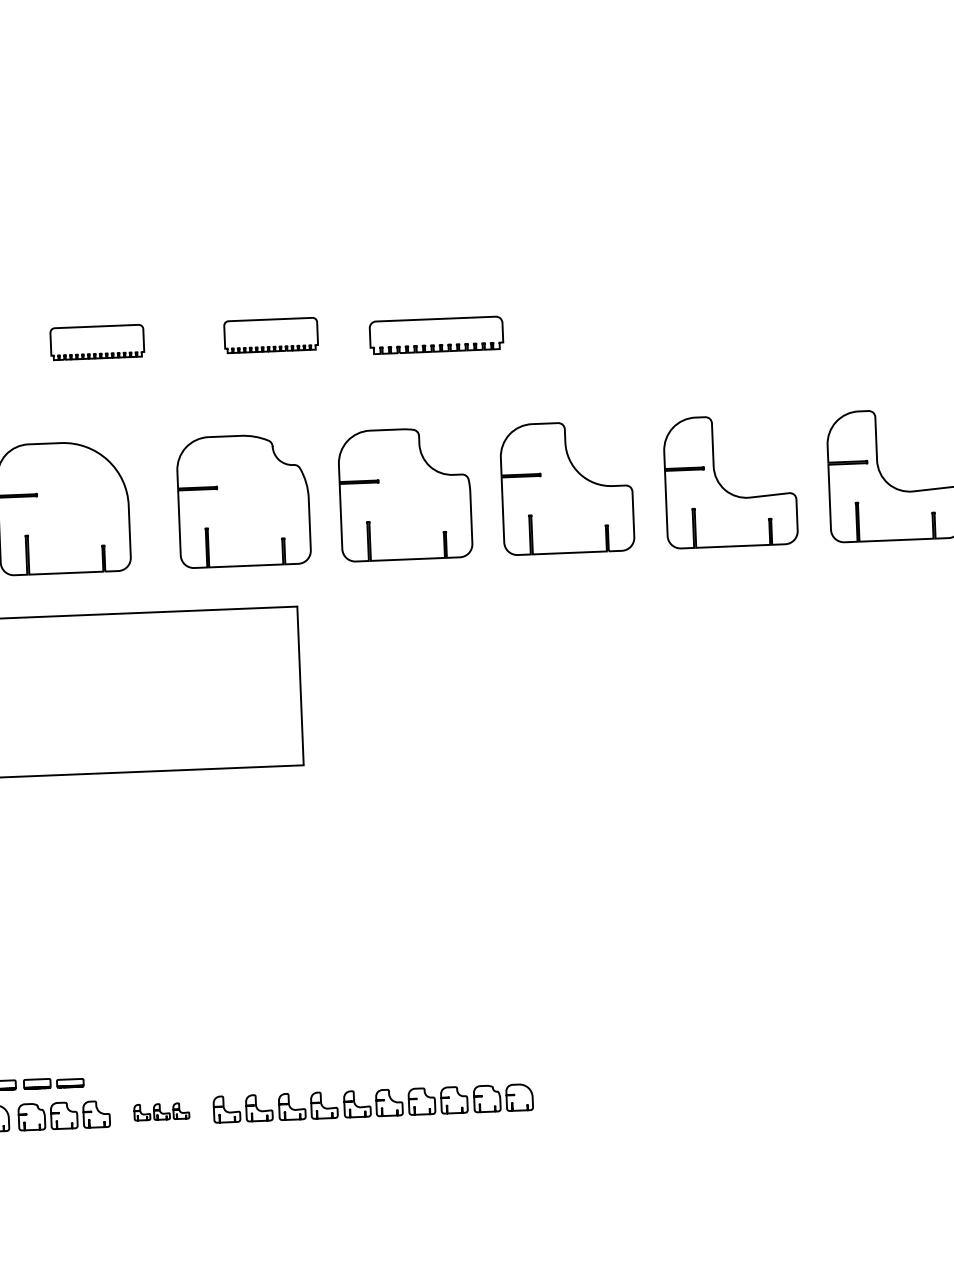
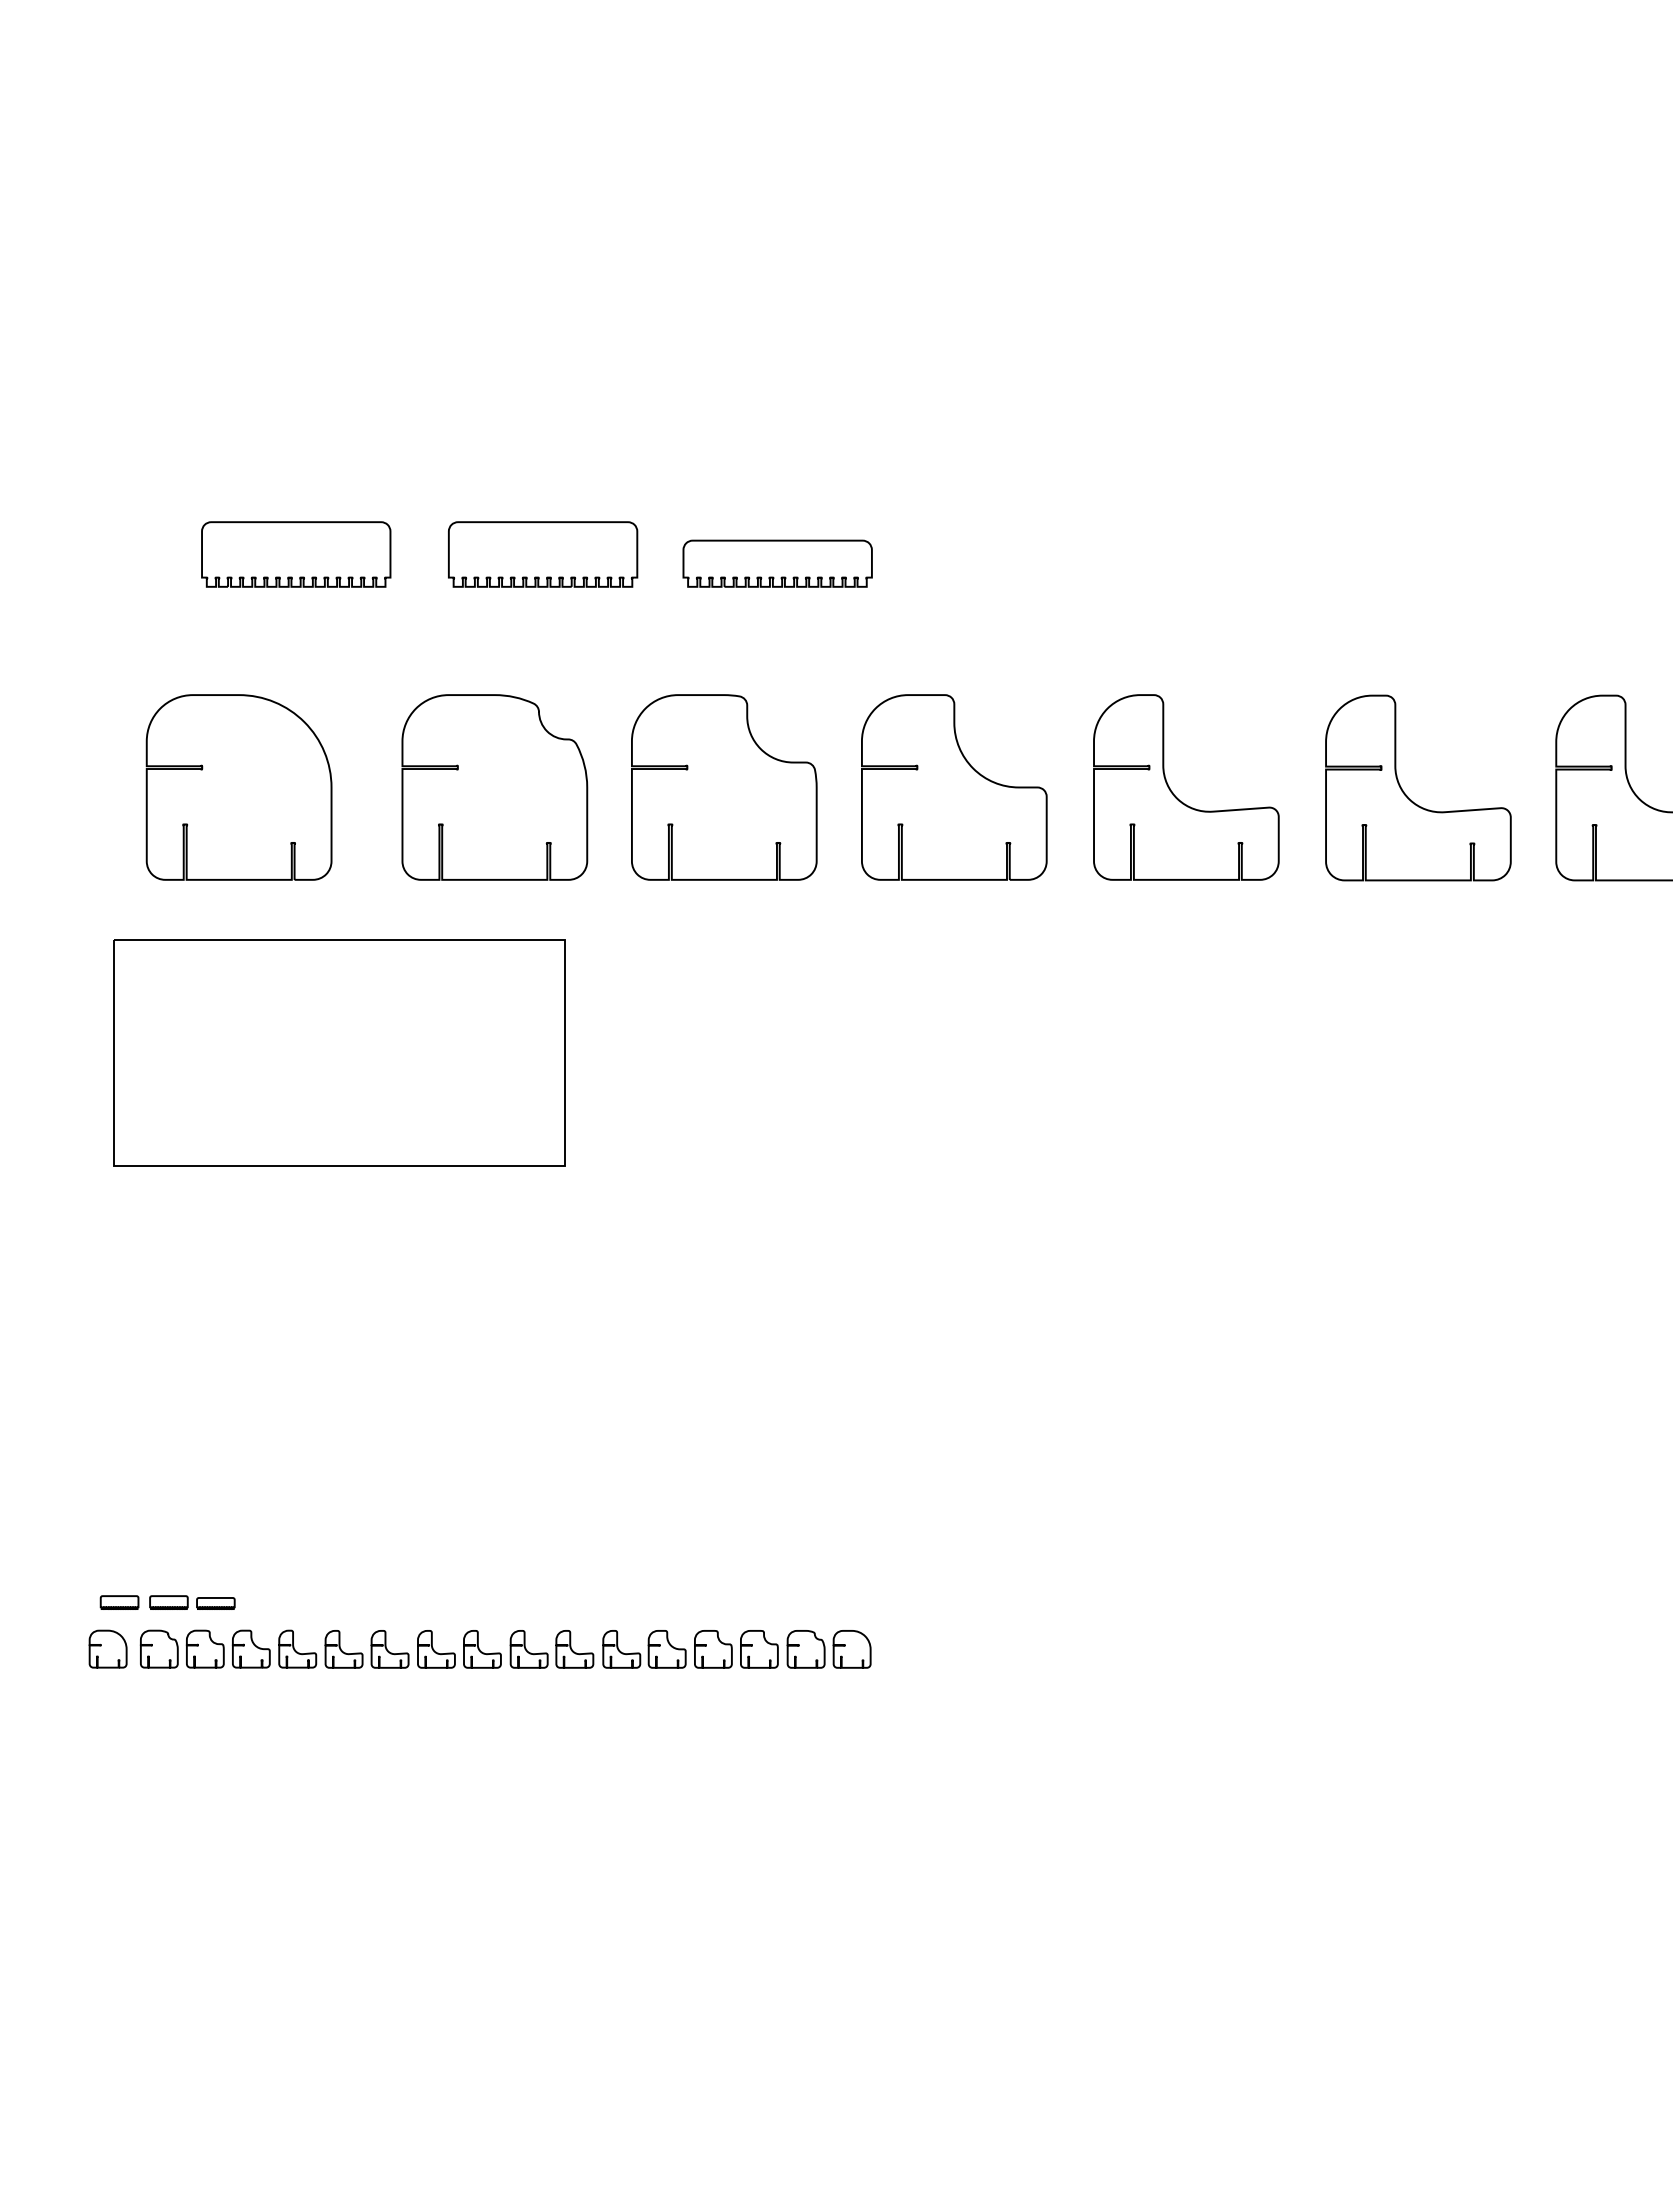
part: (271, 335) -> (543, 554), size x1.43
part: (97, 342) -> (296, 554), size x1.43
part: (161, 1111) -> (343, 1648), size x1.67

